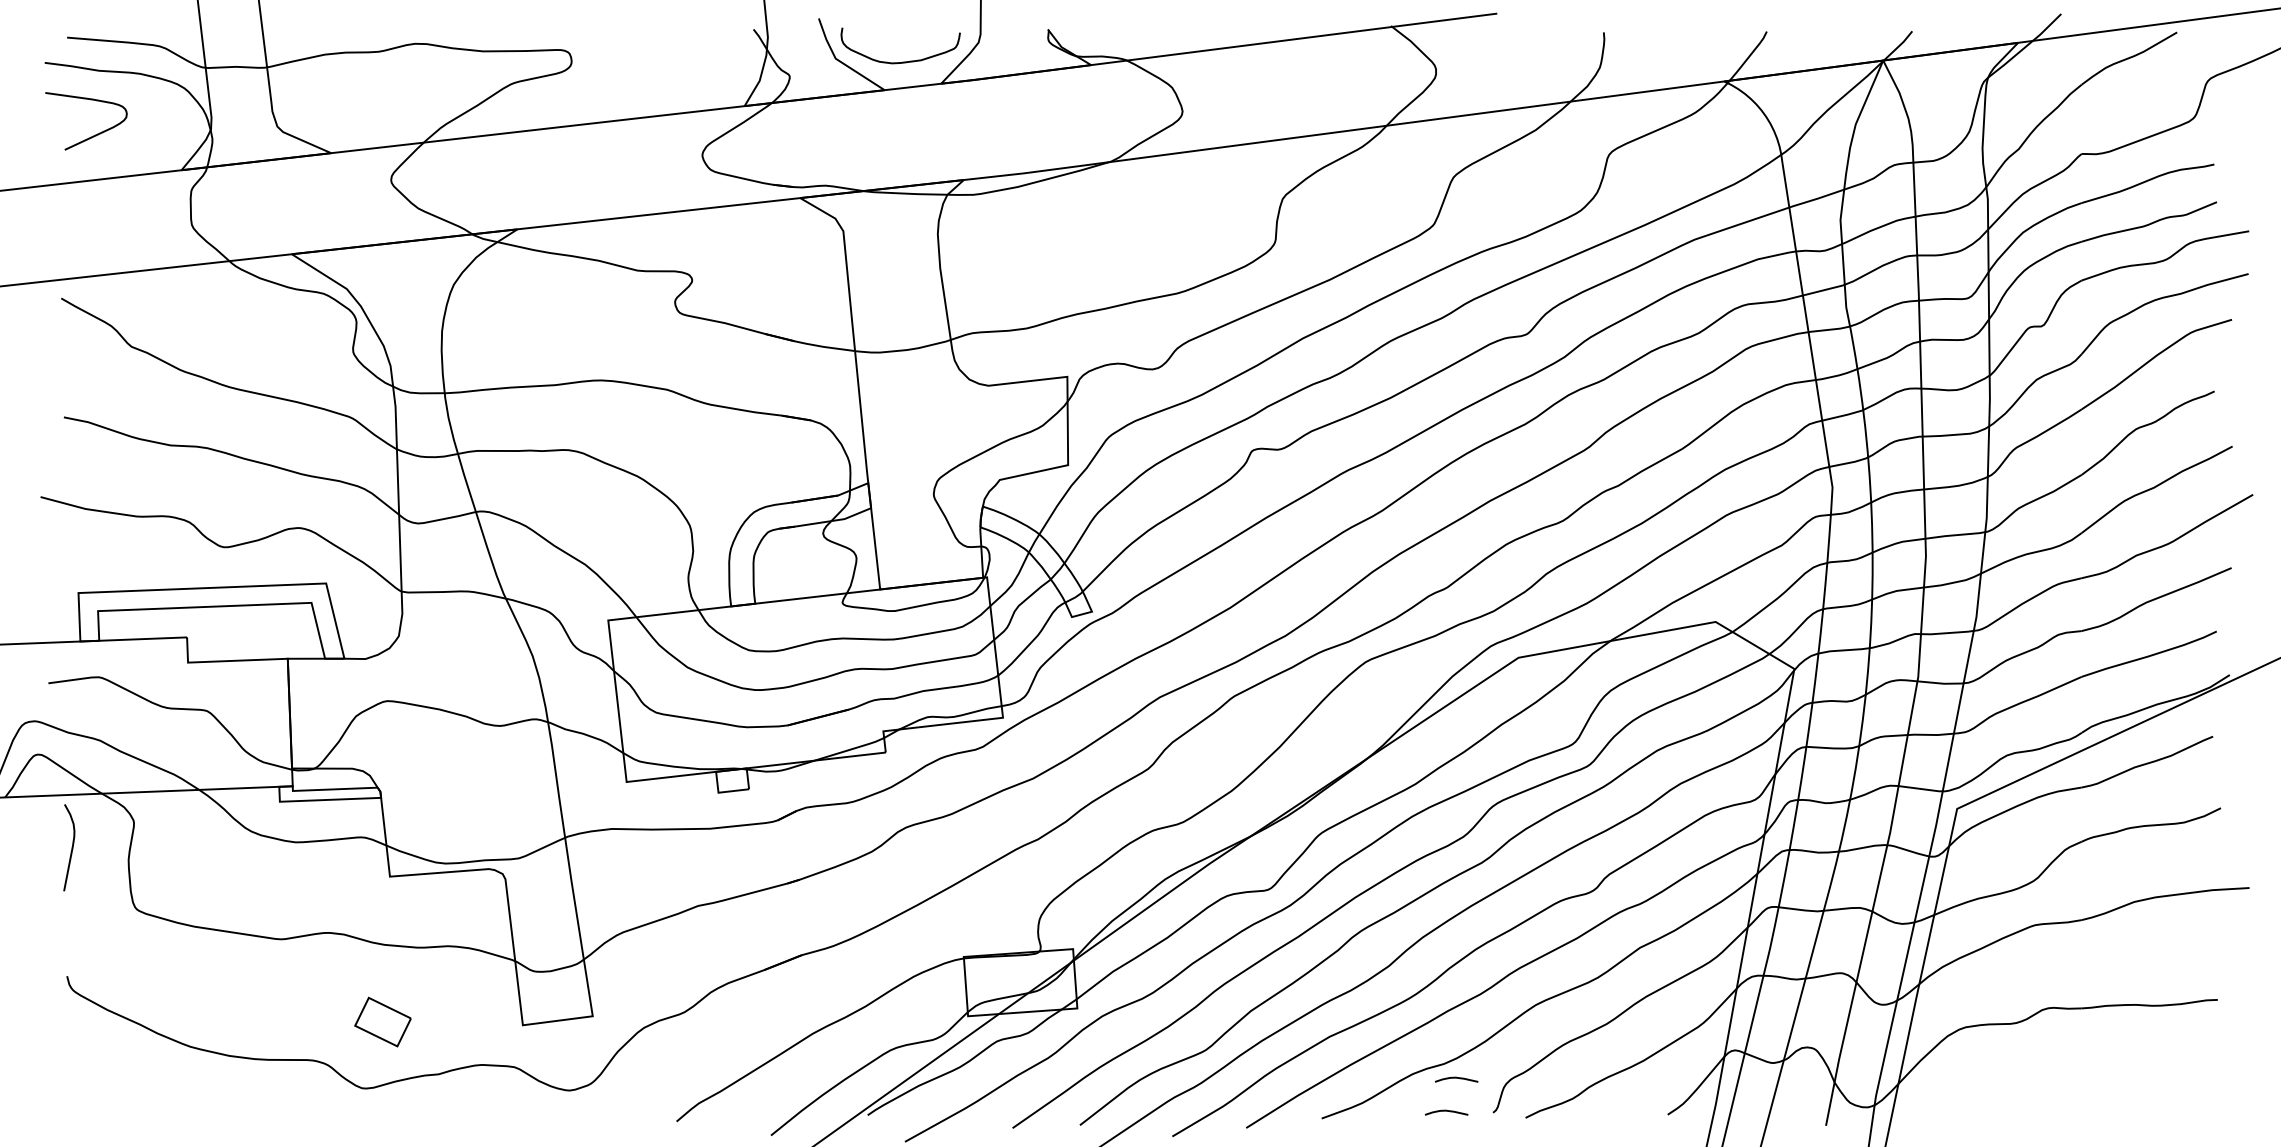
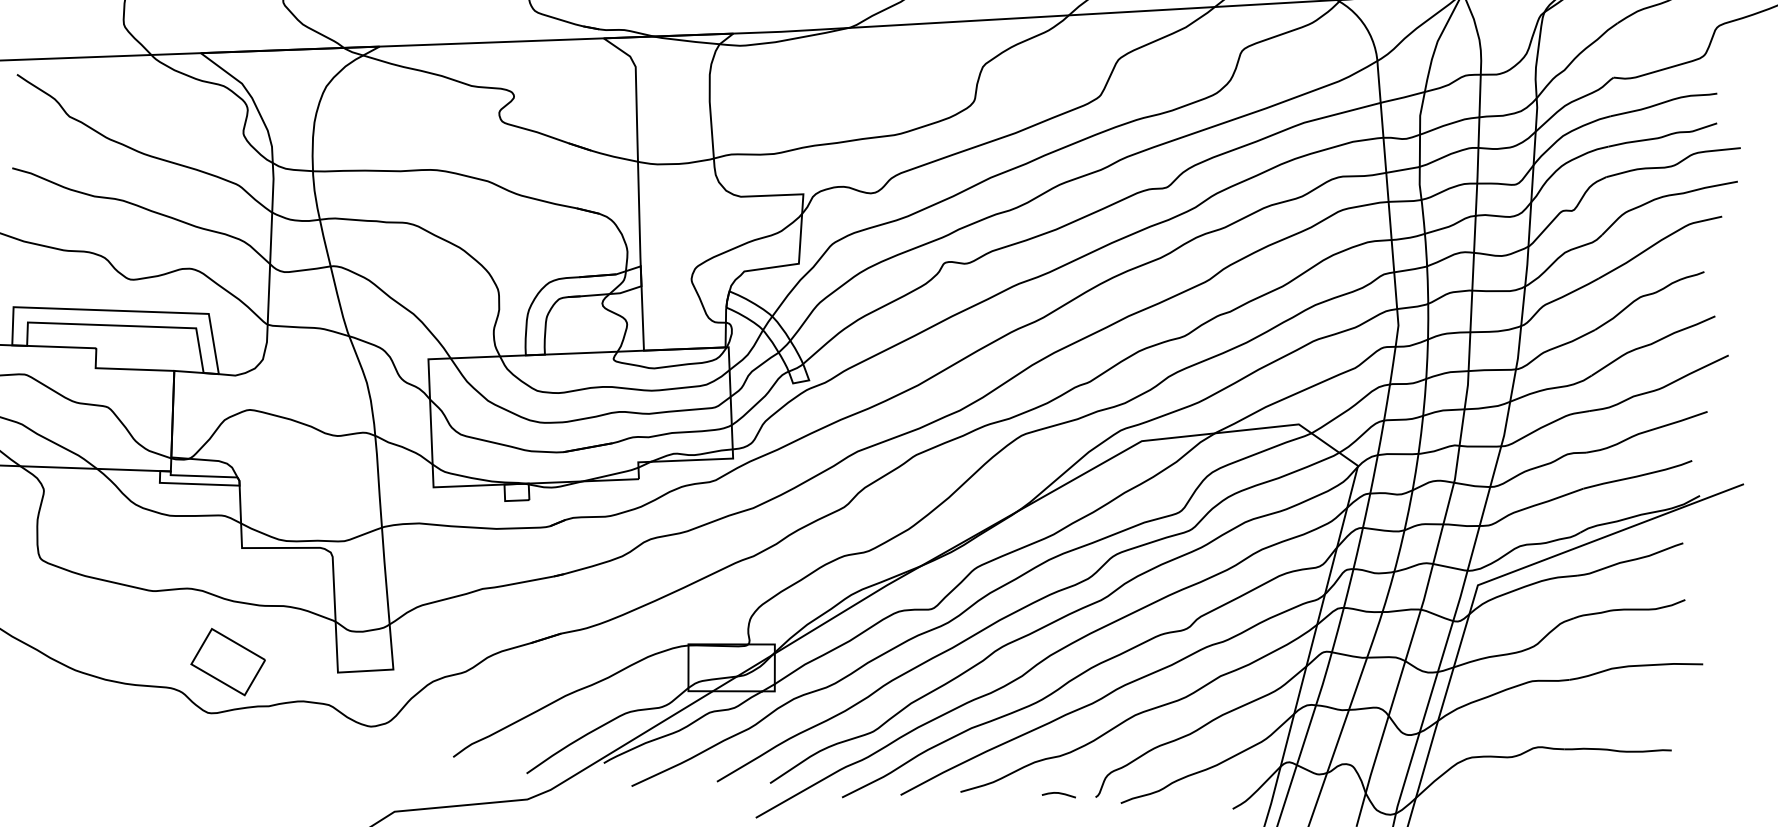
part: (382, 1021) -> (227, 661), size x1.67
curve: (1456, 1078) -> (1068, 768), removed

